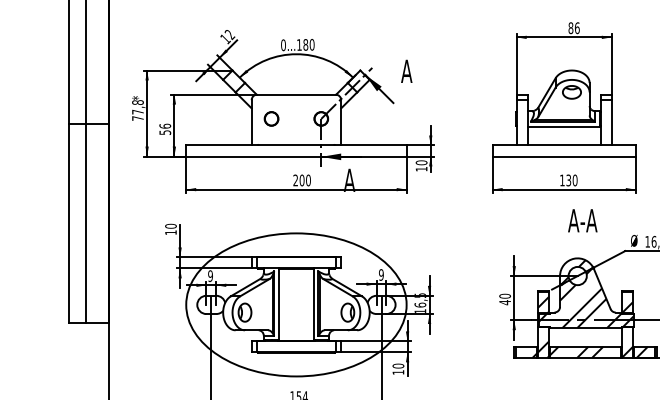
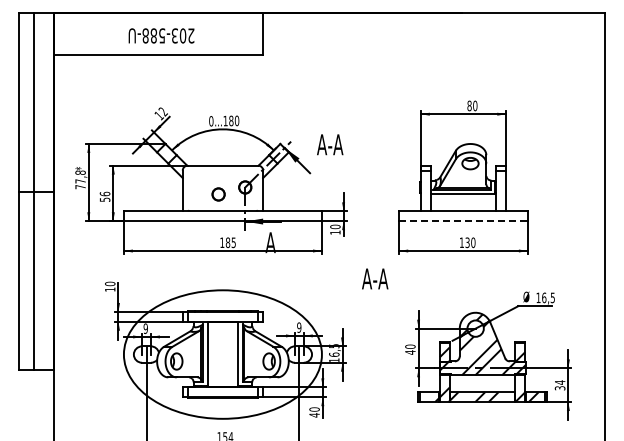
text: (577, 27) -> (475, 105), 86 -> 80
text: (421, 71) -> (335, 144), A -> A-A
circle: (271, 118) -> (218, 194), moved
line: (565, 156) -> (464, 221), solid -> dashed
text: (301, 180) -> (227, 242), 200 -> 185
text: (583, 220) -> (375, 278), moved
text: (398, 372) -> (314, 415), 10 -> 40

